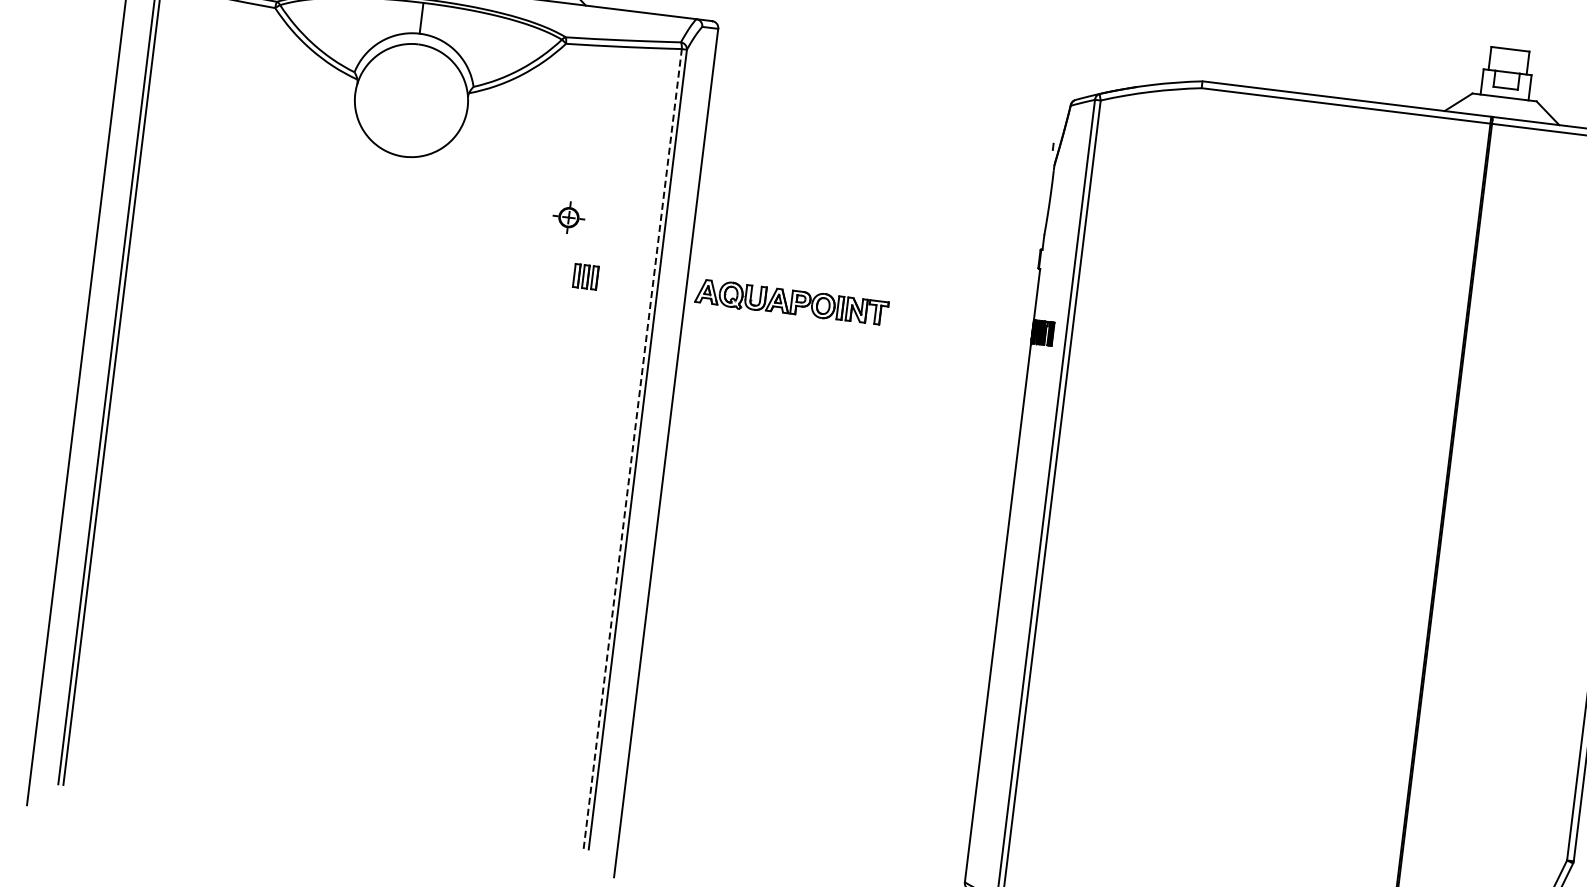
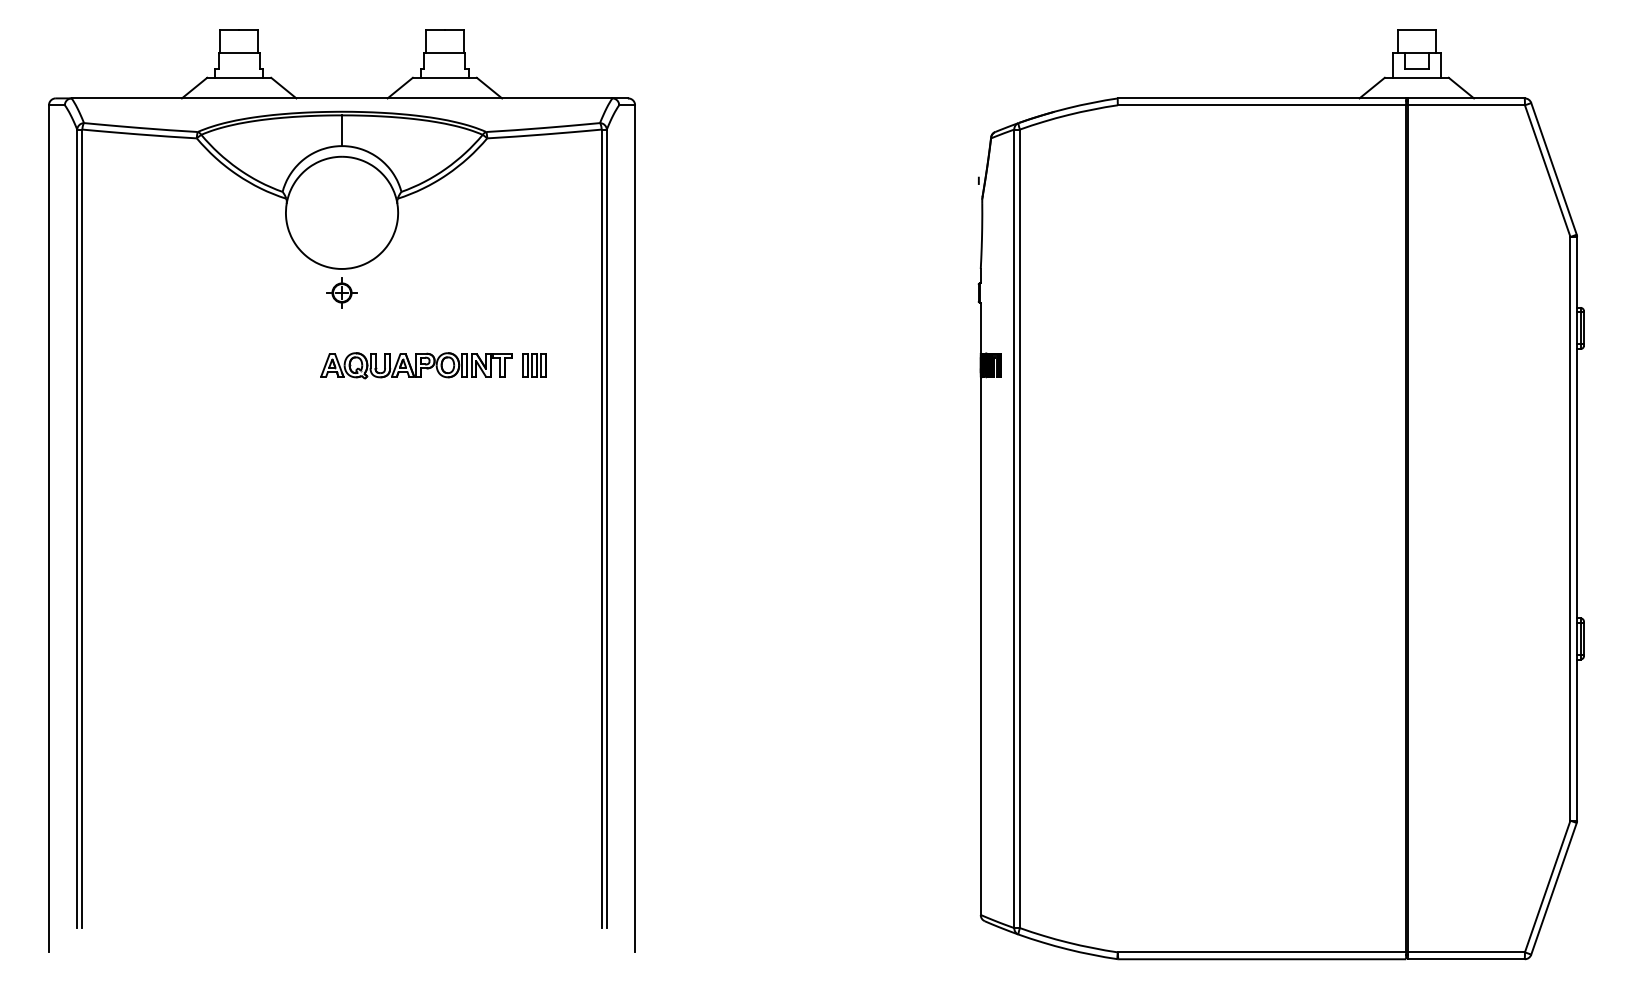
part: (568, 217) -> (341, 292), moved
part: (791, 302) -> (416, 365), moved
line: (632, 448) -> (601, 528), dashed -> solid

